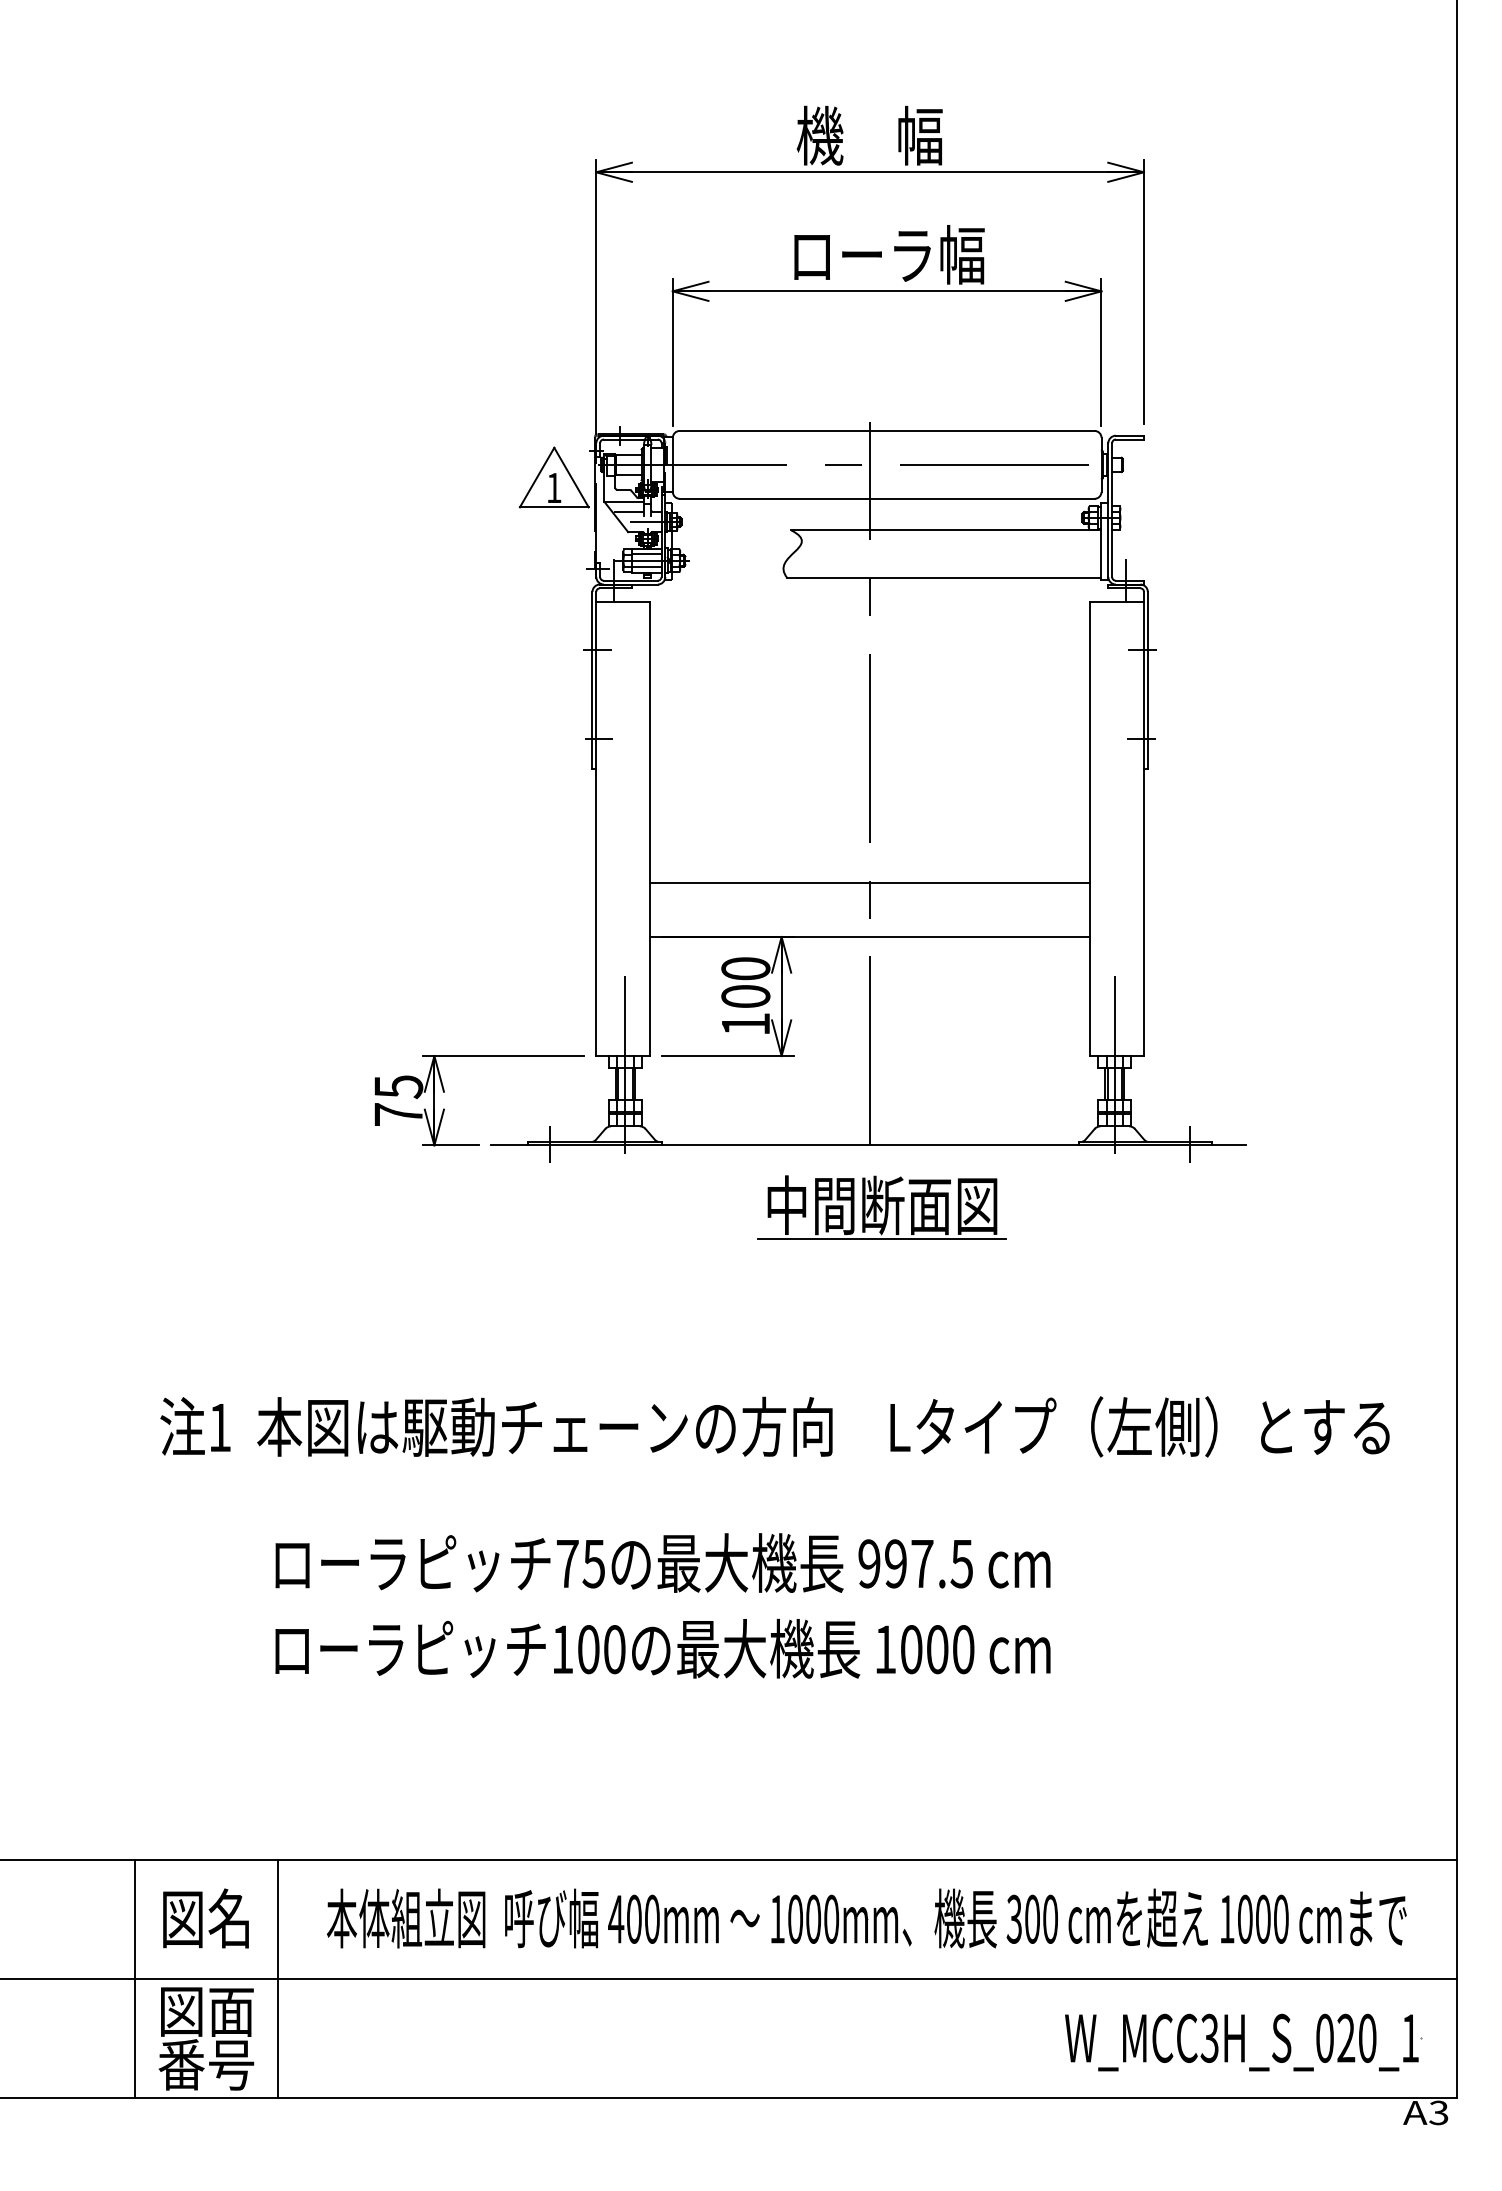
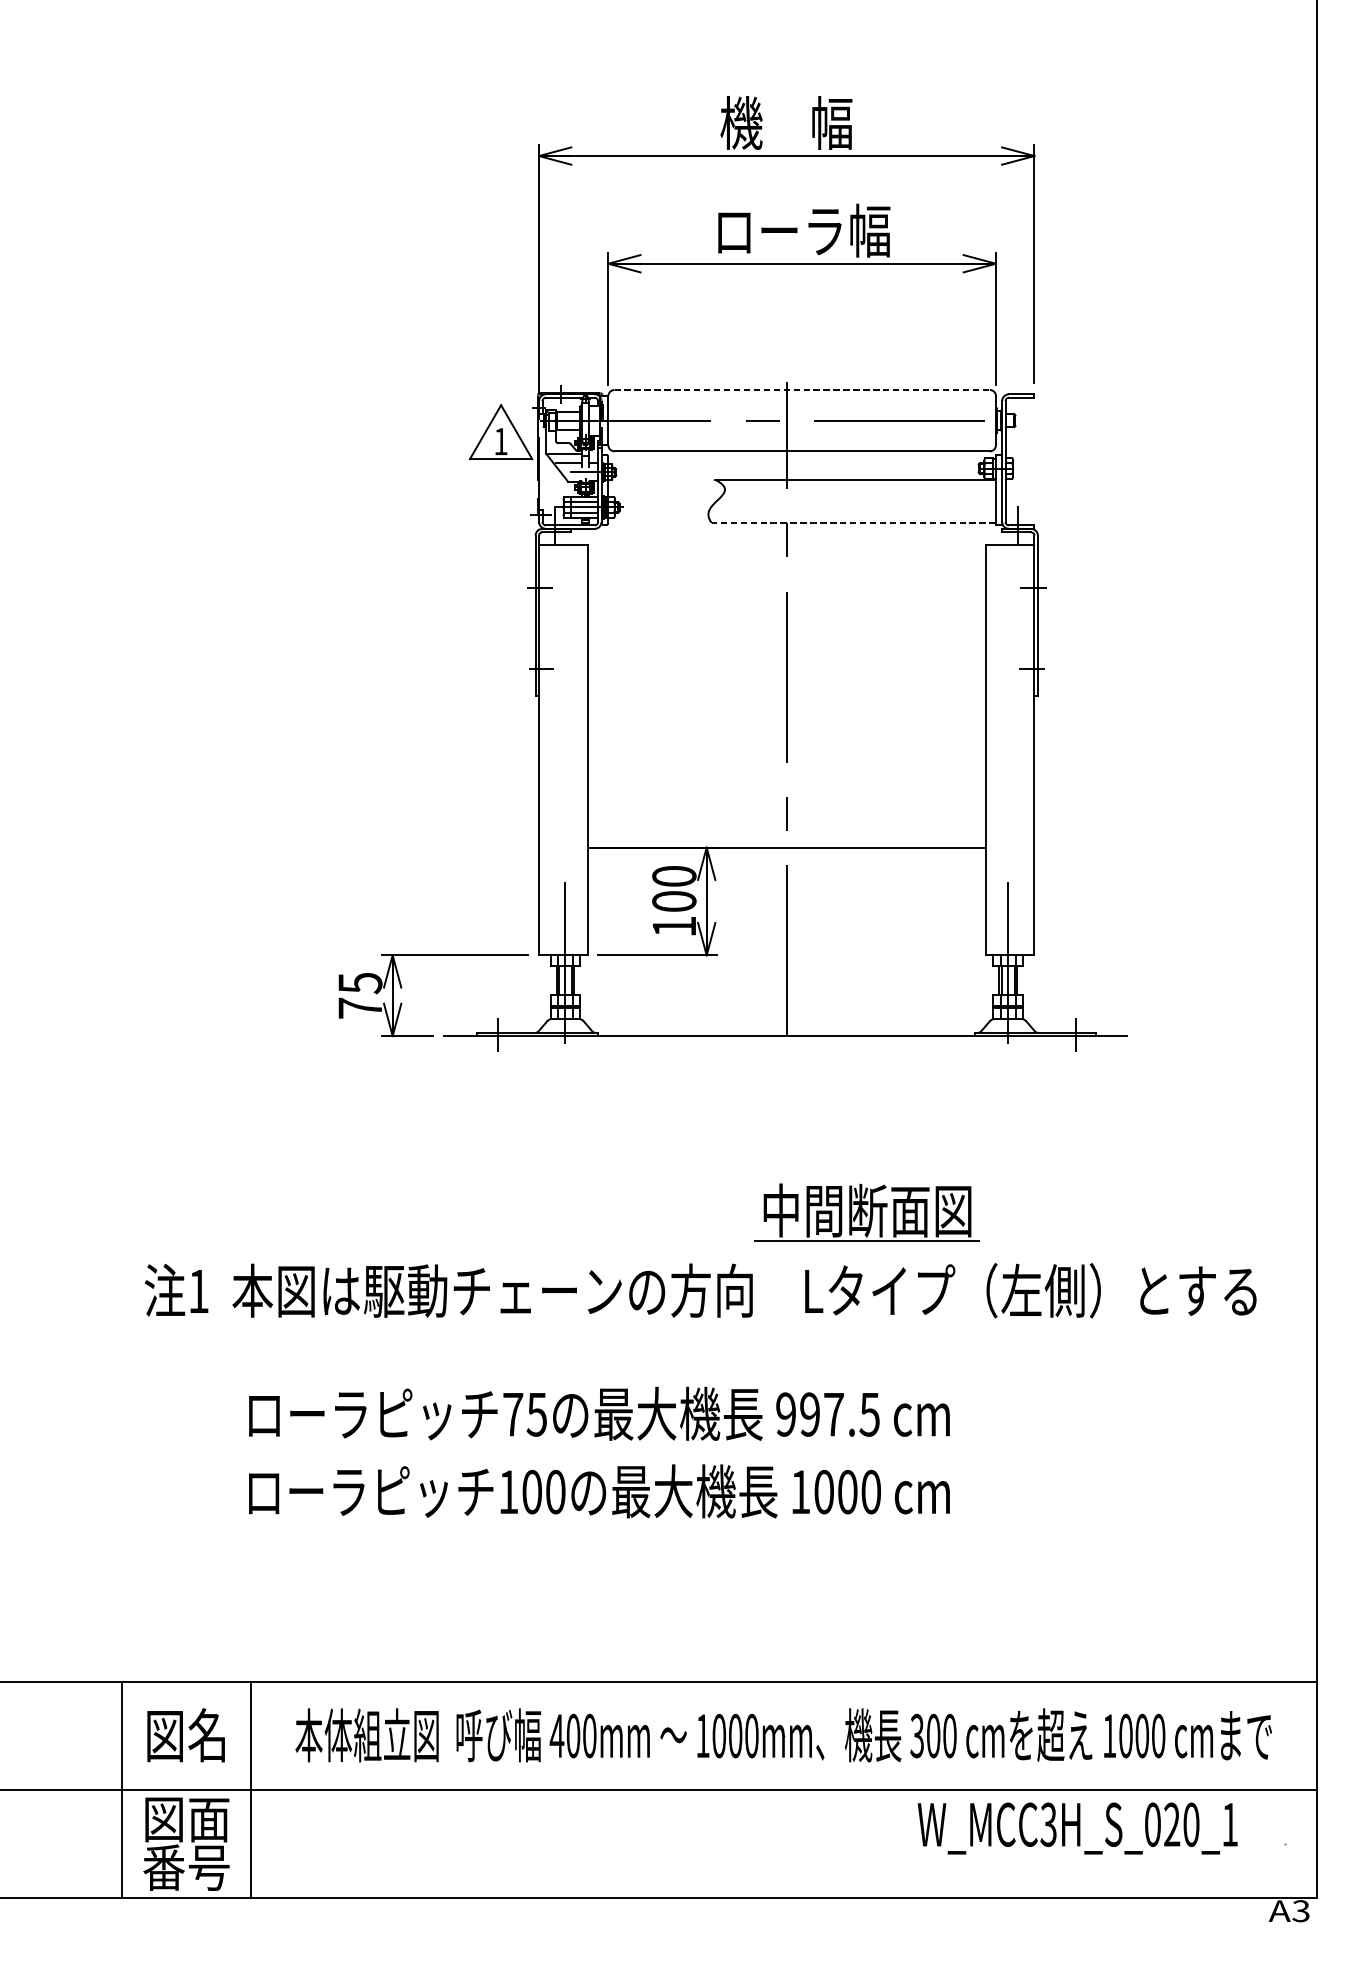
line: (887, 430) -> (802, 389), solid -> dashed
line: (944, 578) -> (854, 523), solid -> dashed
line: (869, 883) -> (786, 799), removed
part: (881, 1207) -> (866, 1212), moved
text: (1241, 2042) -> (1077, 1828), moved

